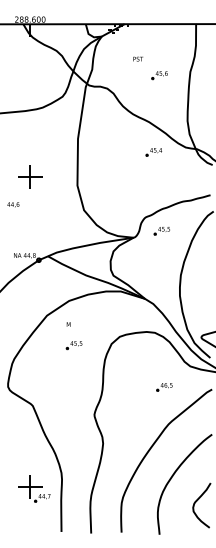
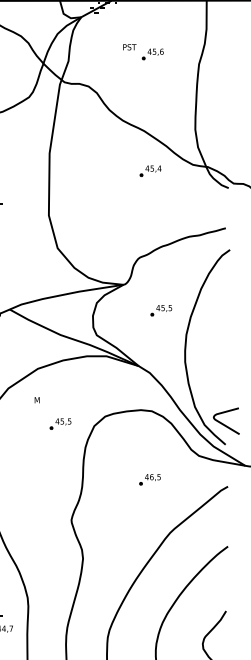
part: (159, 75) -> (152, 54), moved
part: (161, 231) -> (160, 311), moved
part: (73, 345) -> (59, 424), moved
part: (164, 387) -> (150, 479), moved

